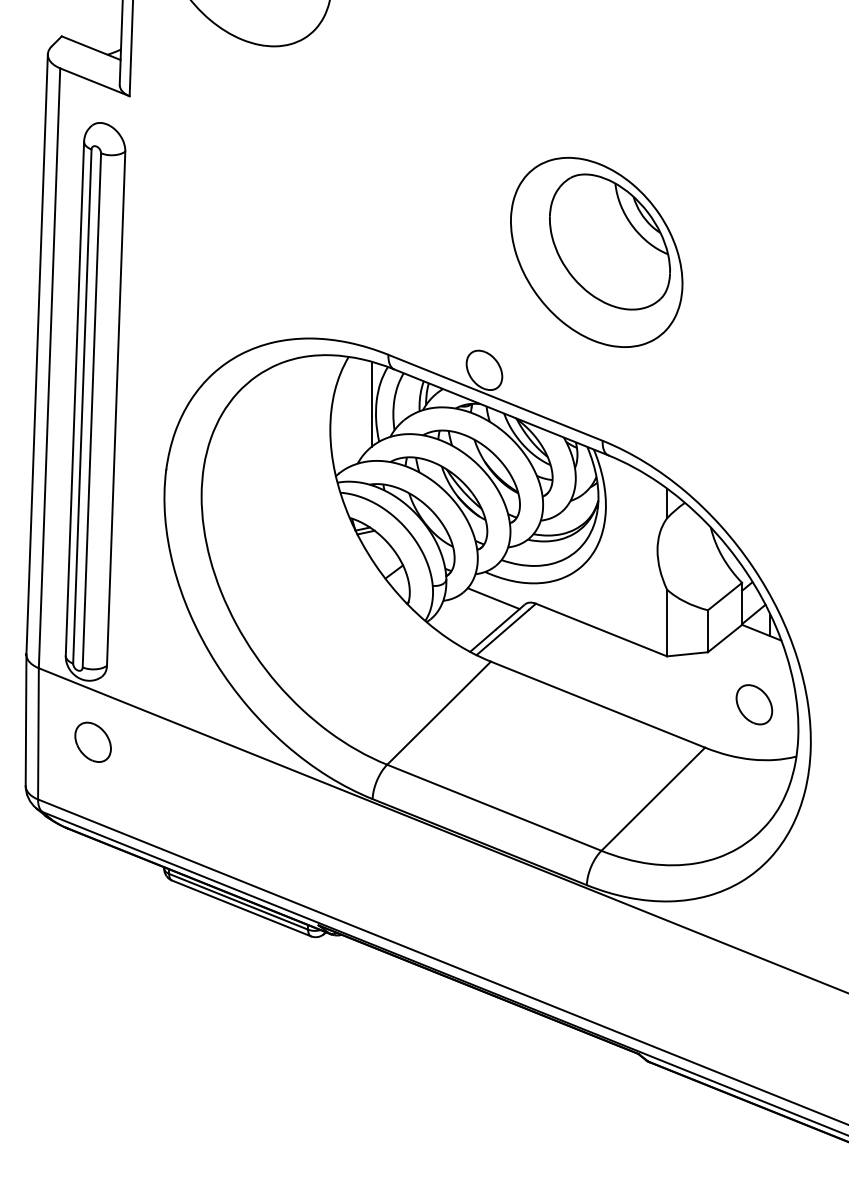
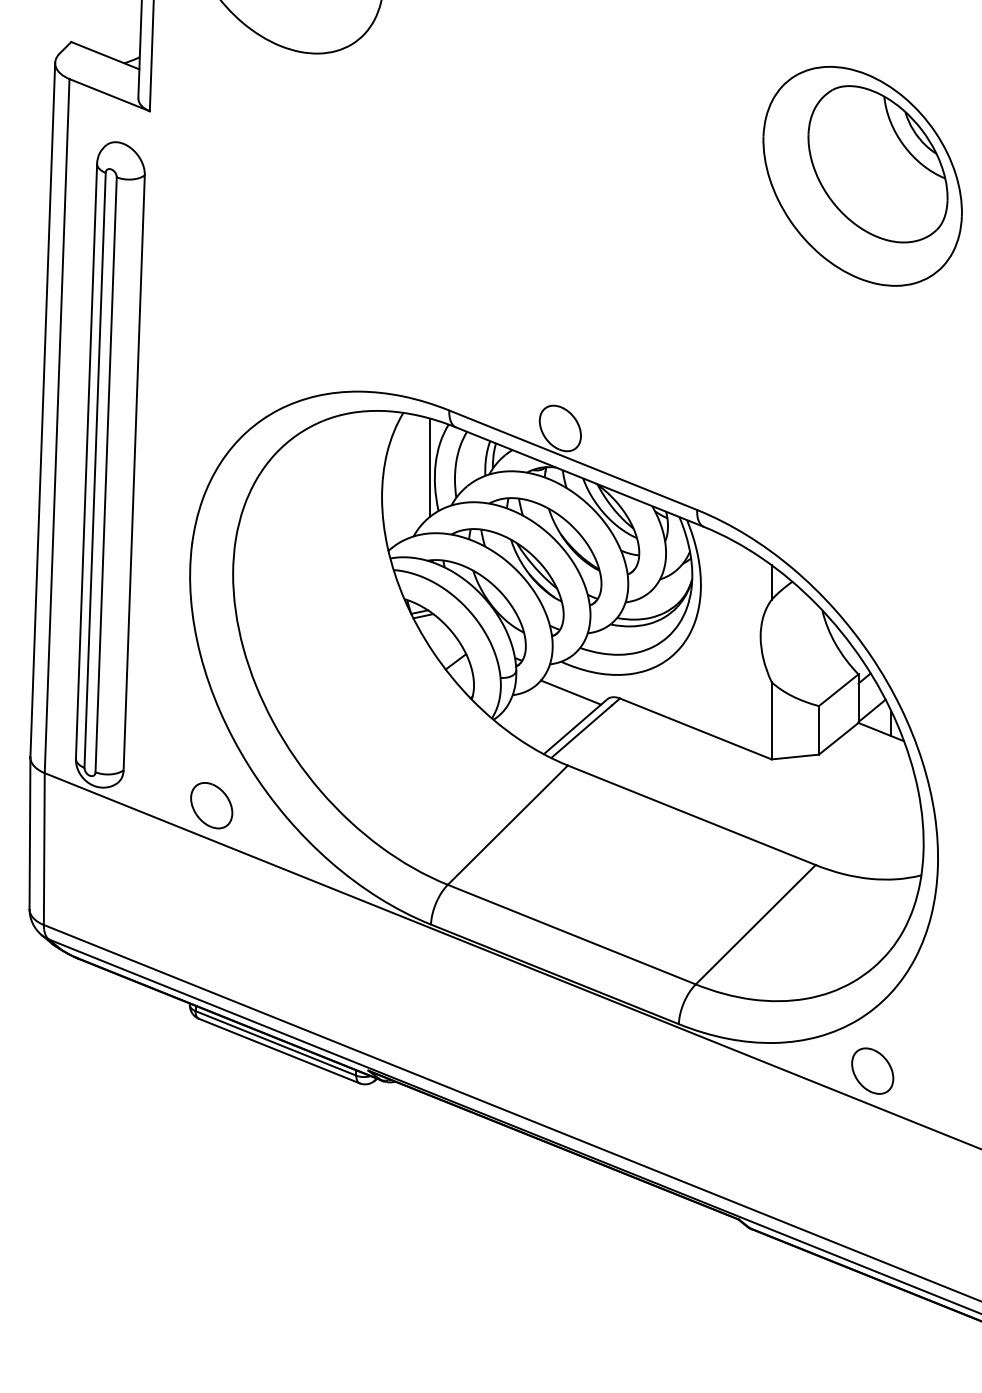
part: (596, 251) -> (862, 175), moved
part: (754, 704) -> (872, 1070), moved
part: (92, 741) -> (210, 804), moved

